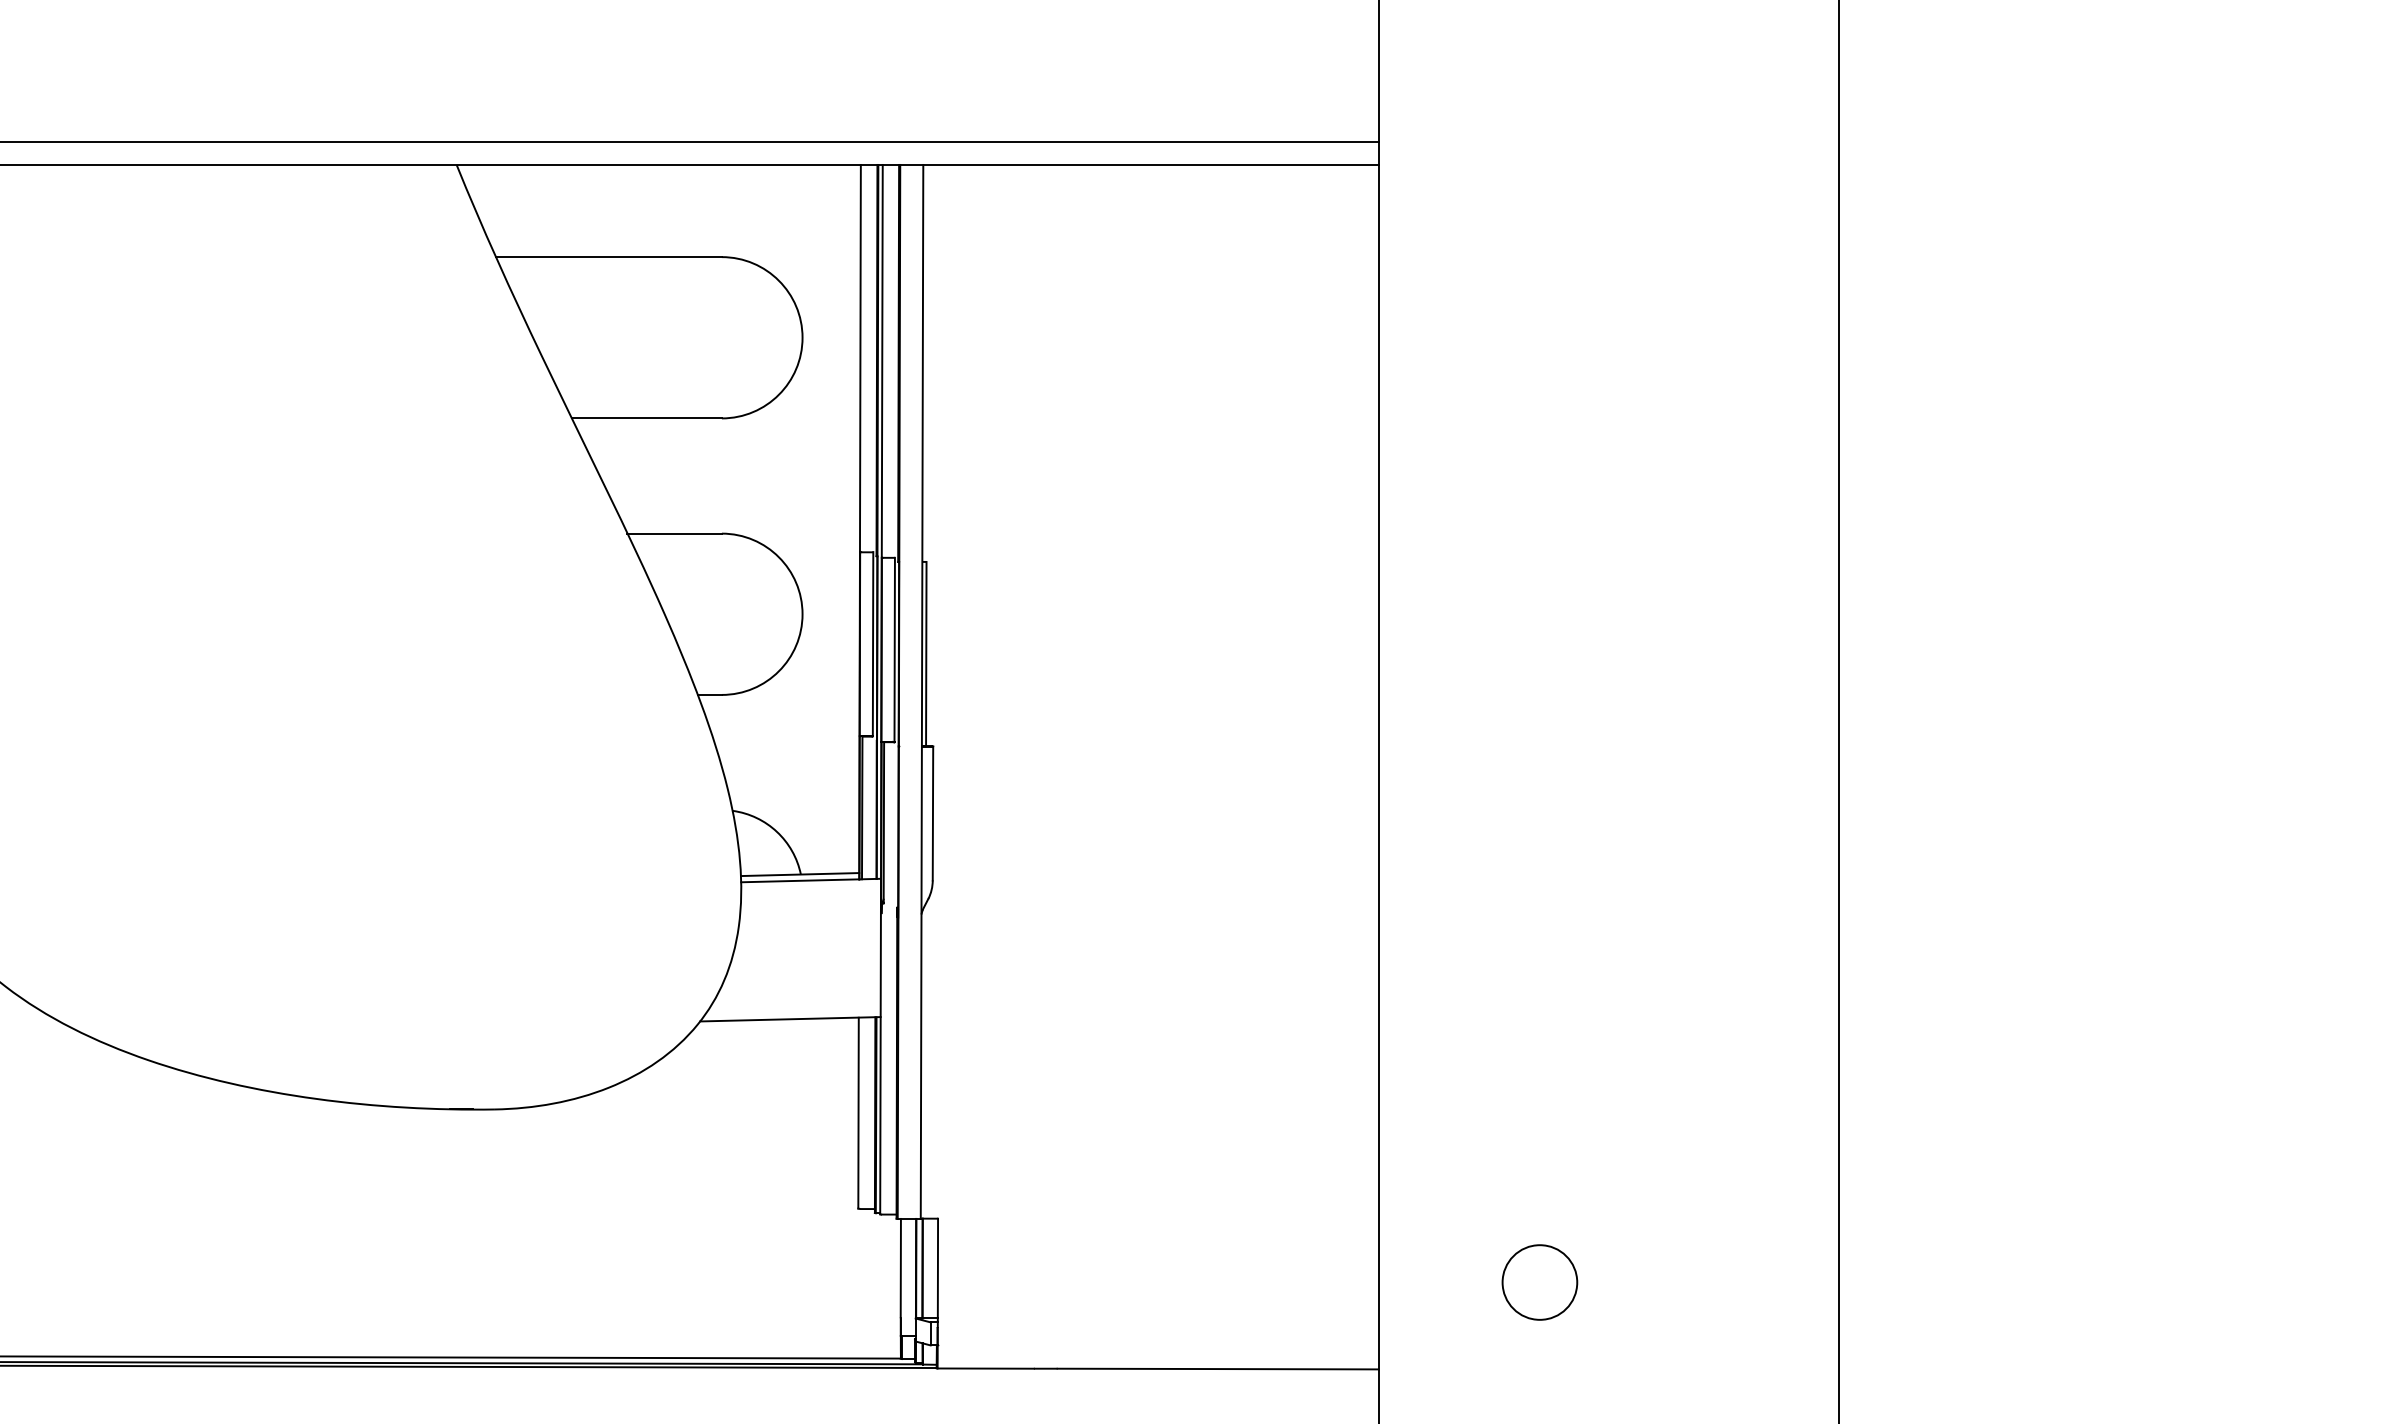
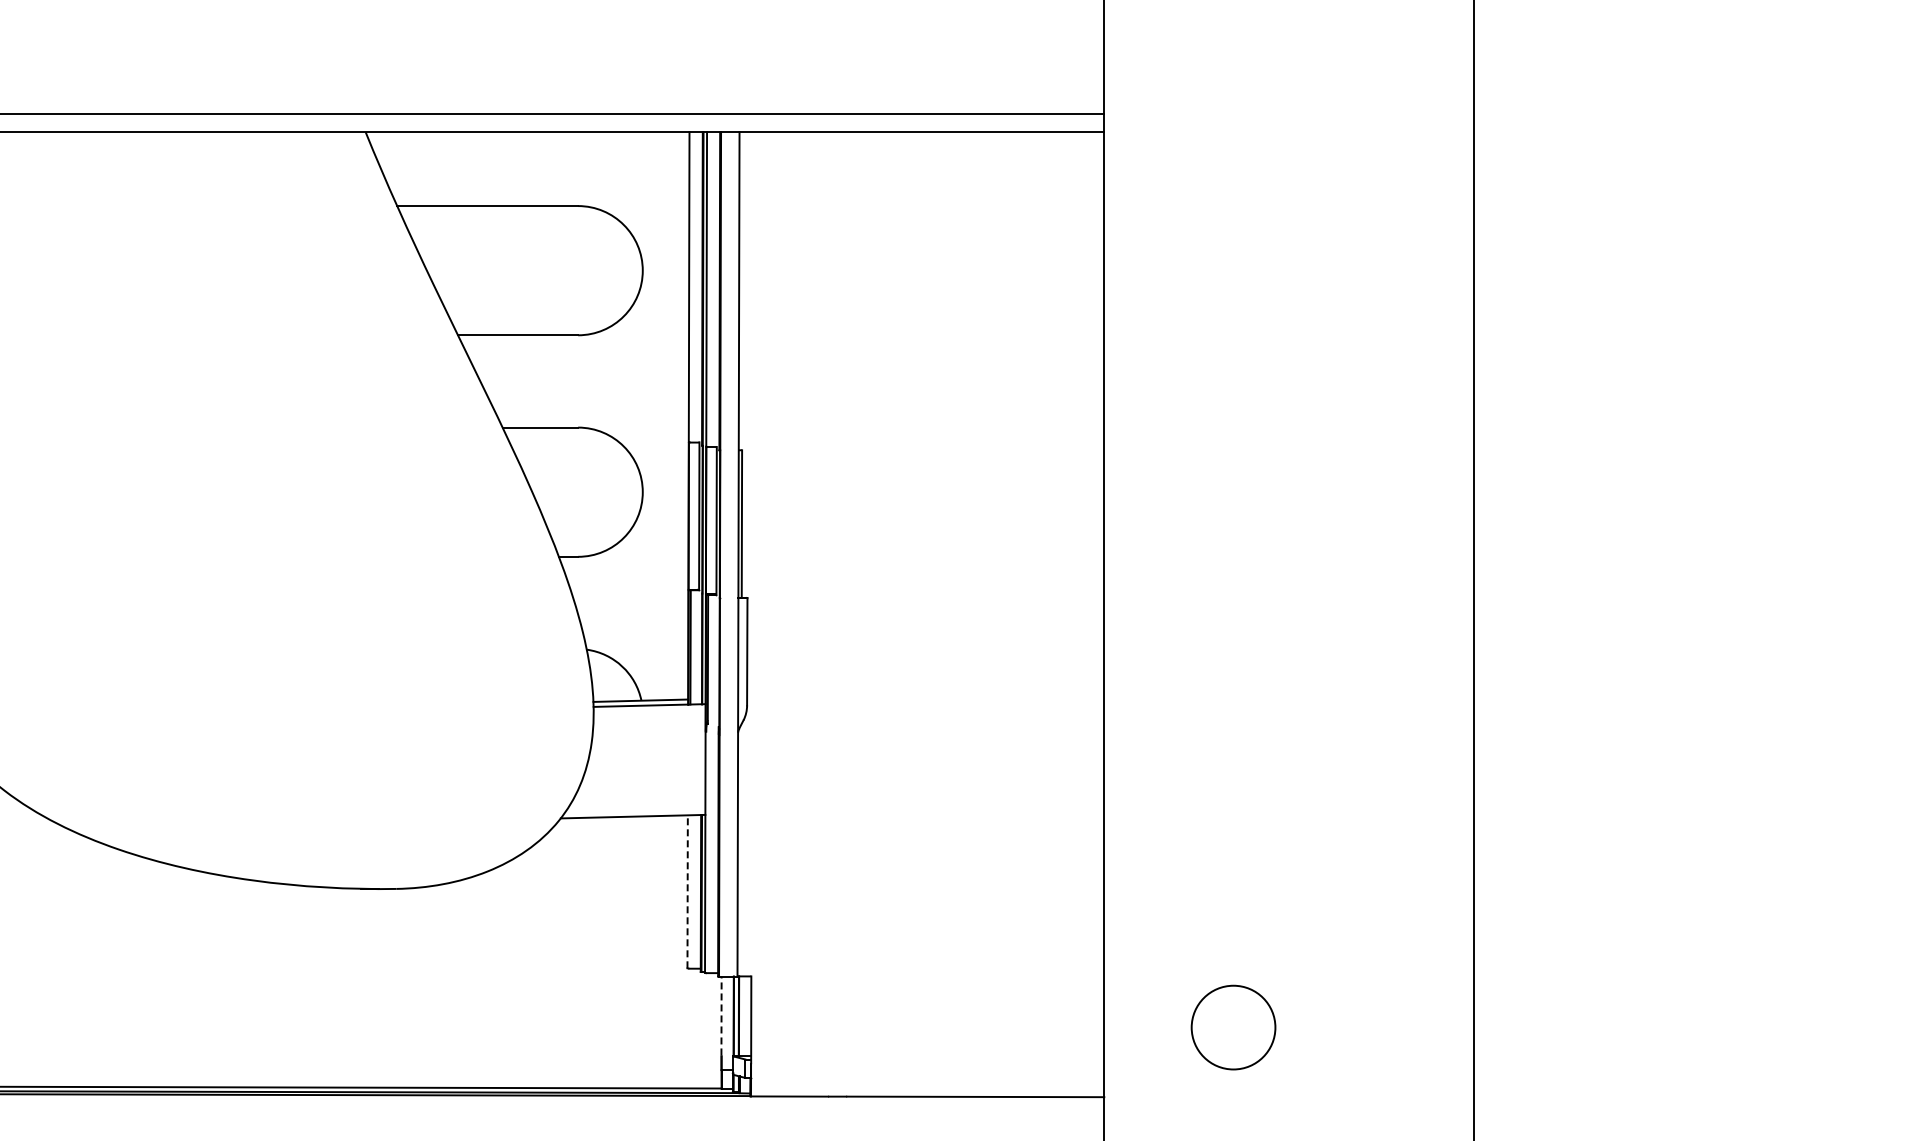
line: (858, 1112) -> (687, 891), solid -> dashed
line: (900, 1267) -> (721, 1015), solid -> dashed
circle: (1539, 1282) -> (1233, 1027), size x1.4

